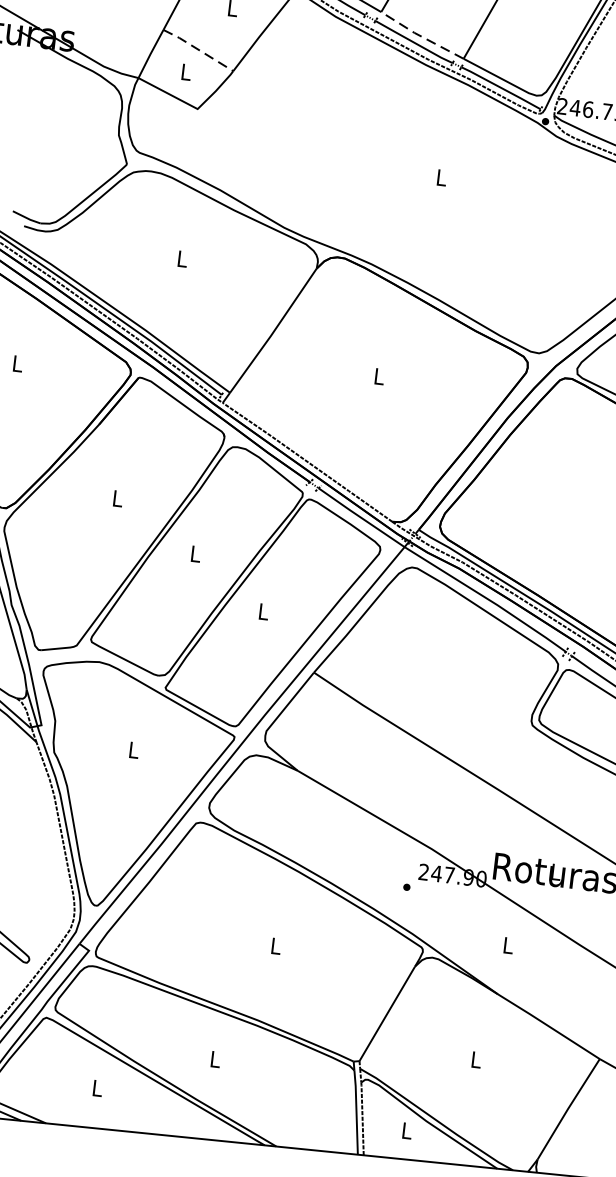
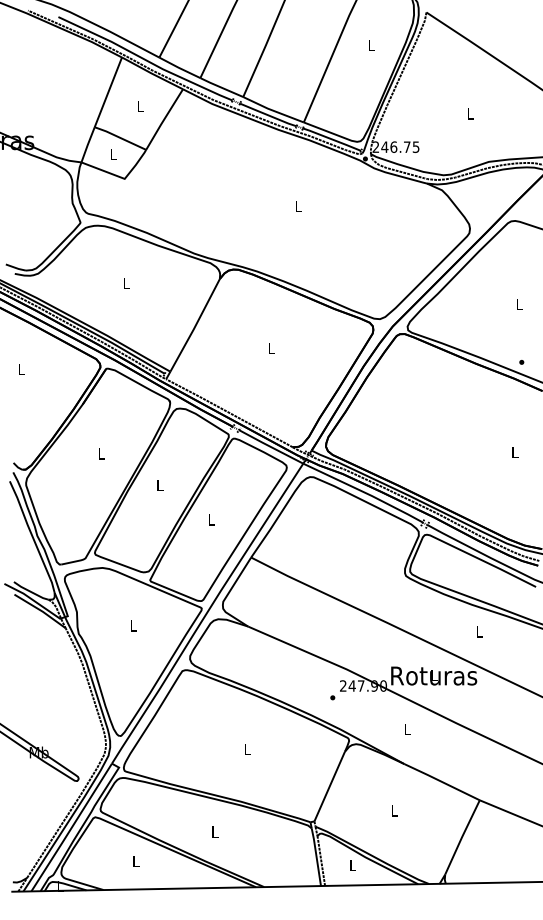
line: (420, 36) -> (272, 110), dashed -> solid
line: (197, 48) -> (119, 137), dashed -> solid

